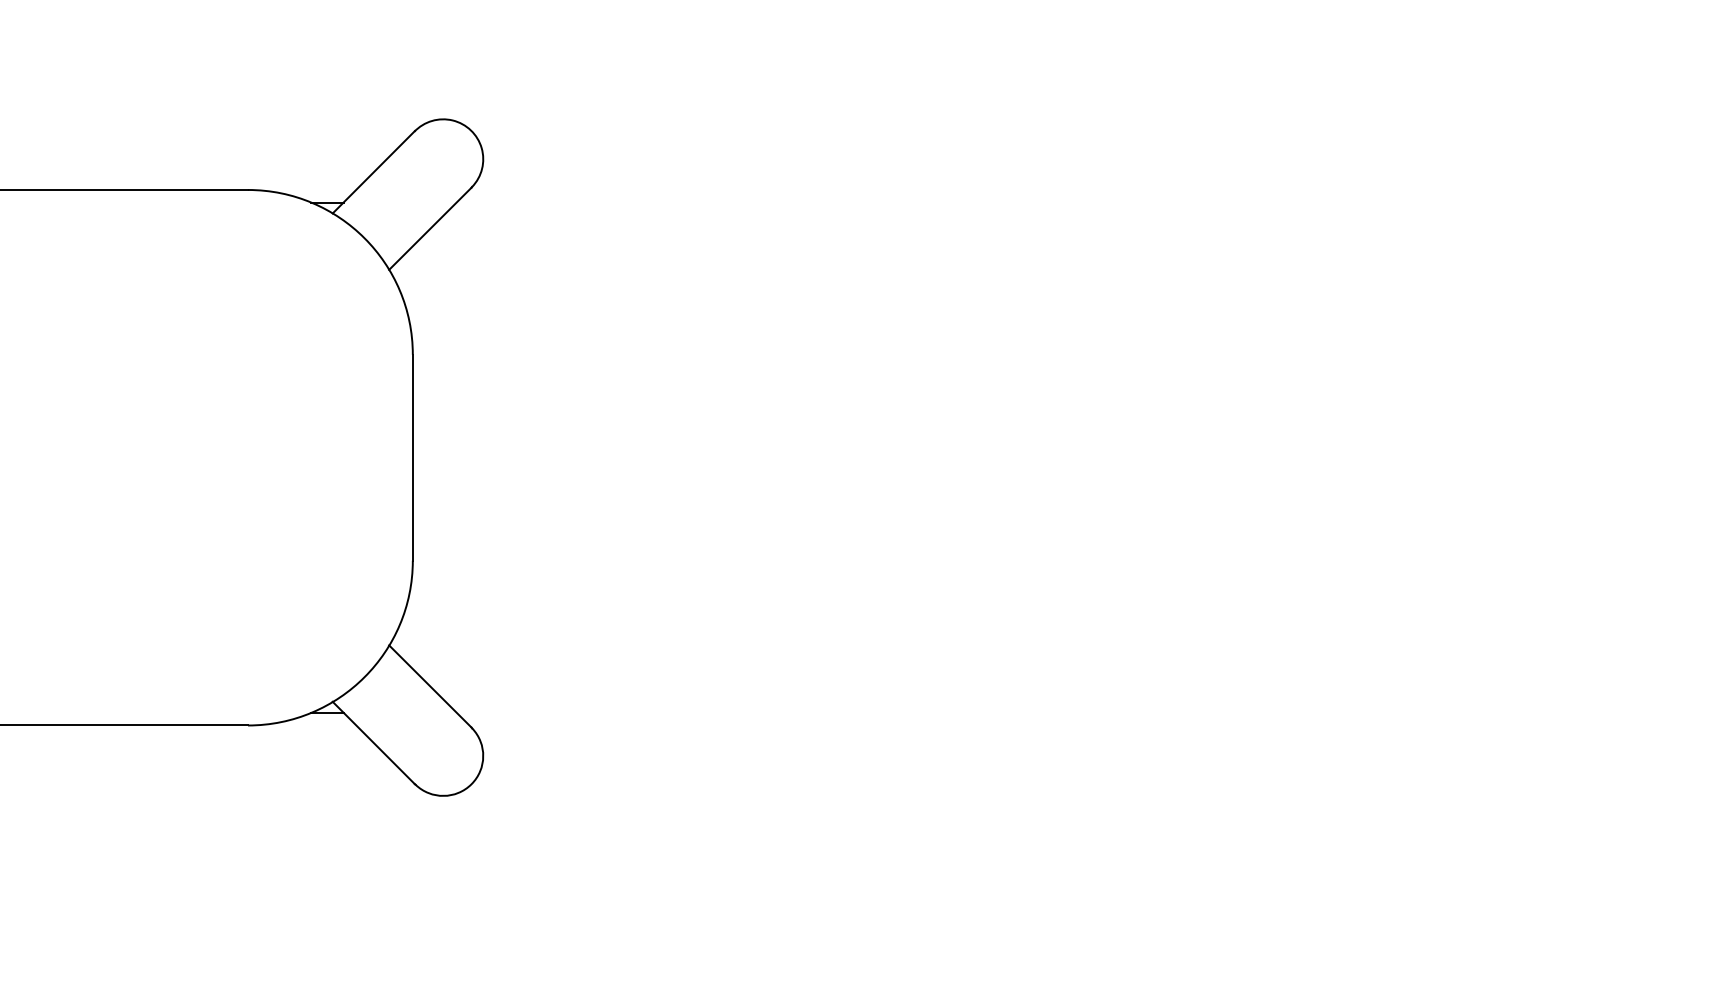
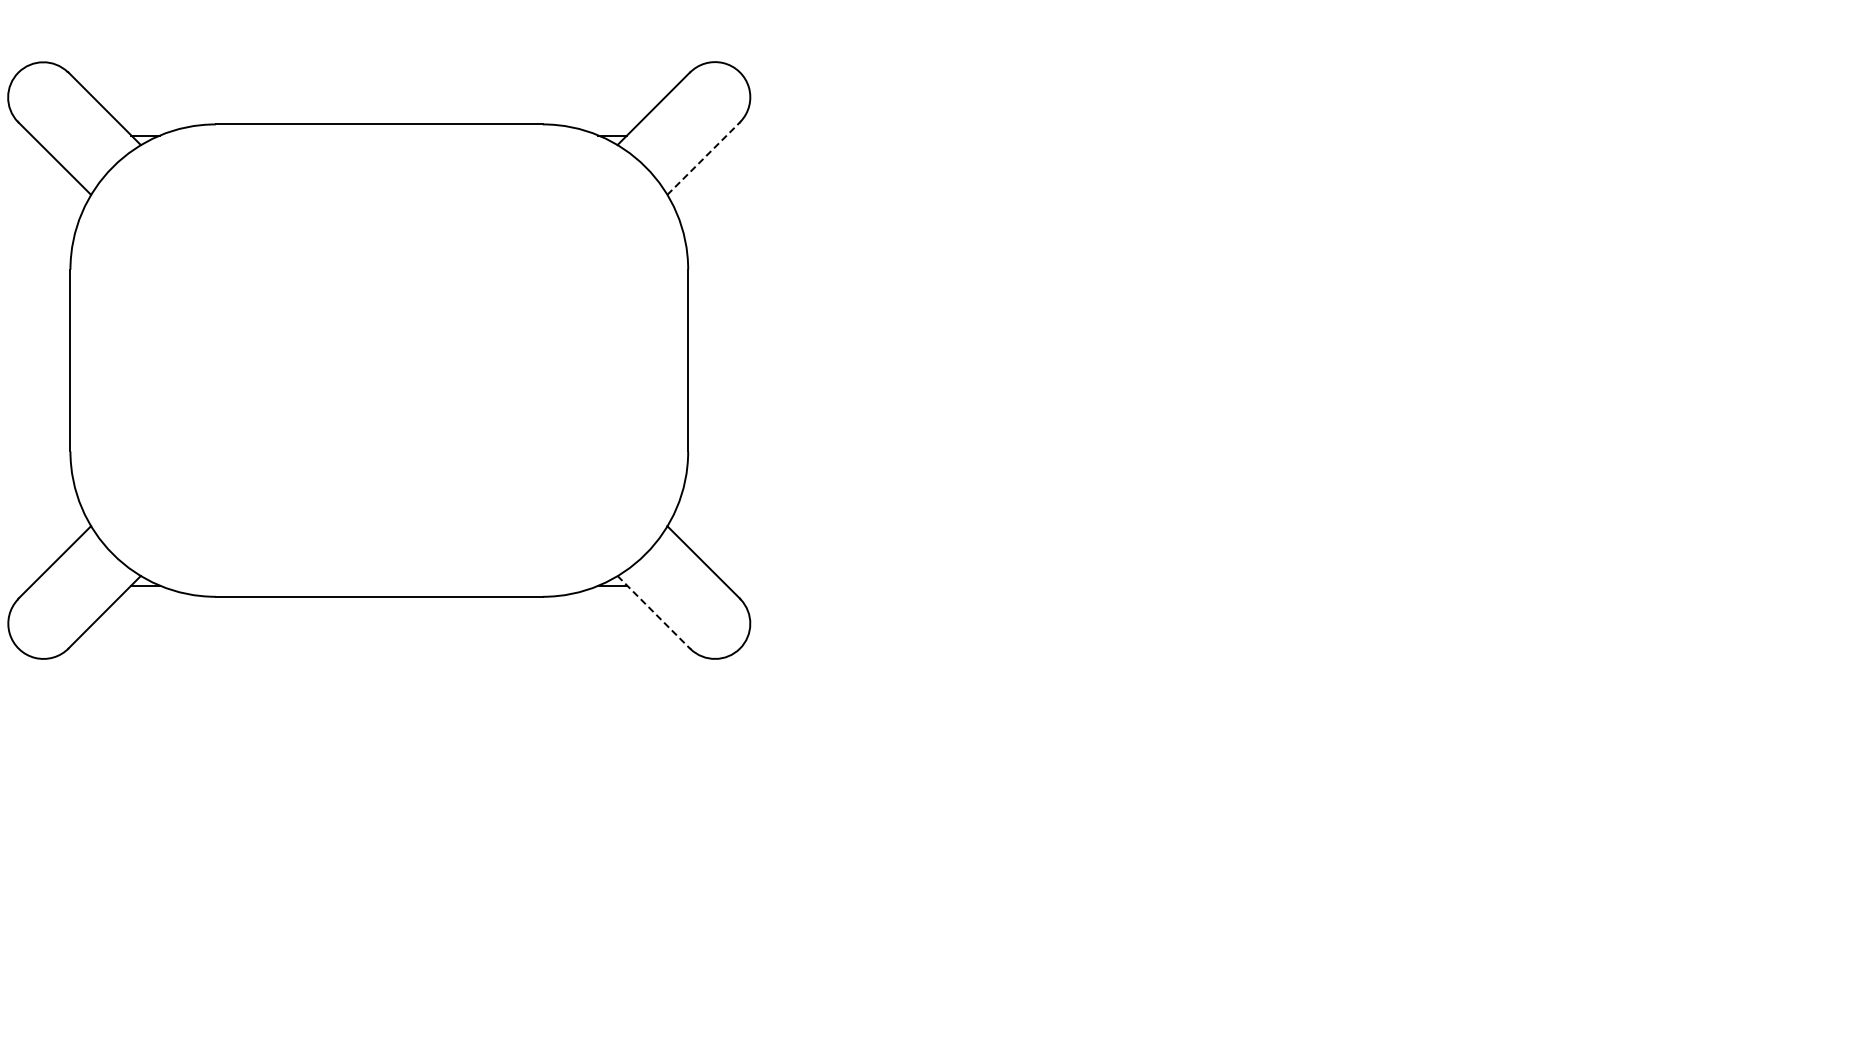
line: (430, 228) -> (703, 158), solid -> dashed
line: (374, 743) -> (654, 612), solid -> dashed

